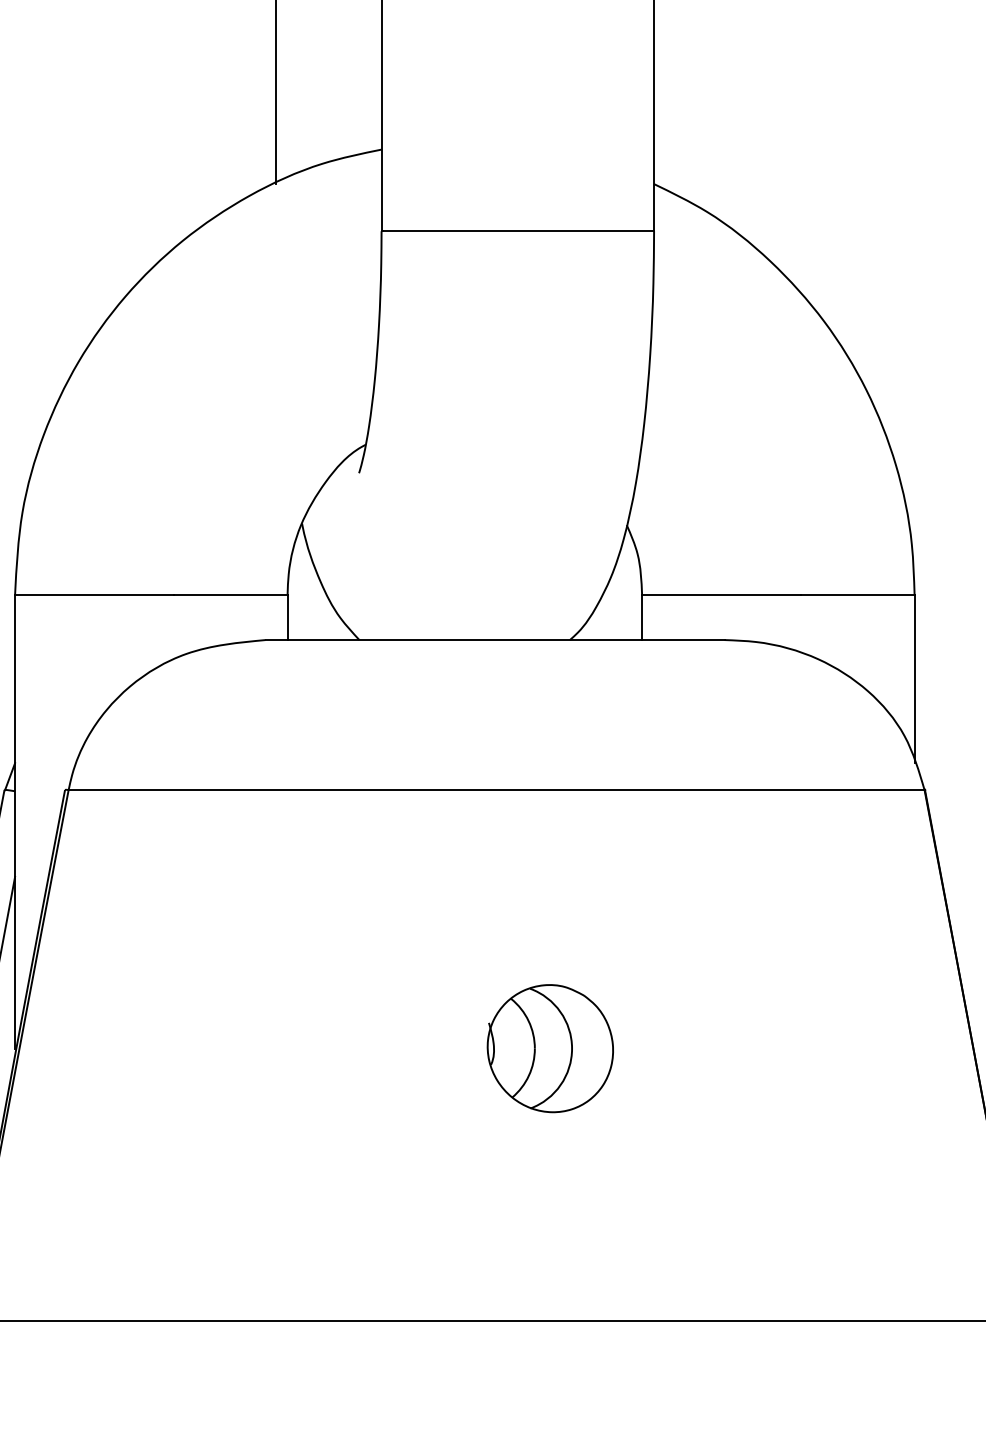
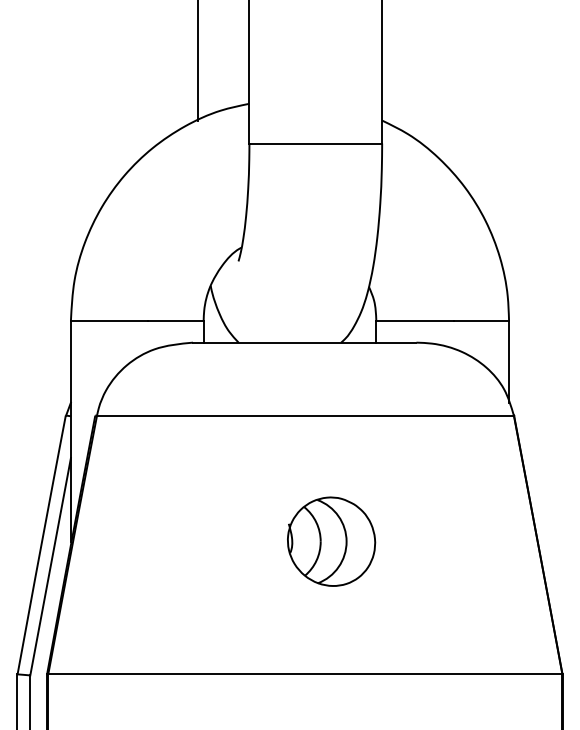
part: (550, 1048) -> (331, 541), size x1.43

